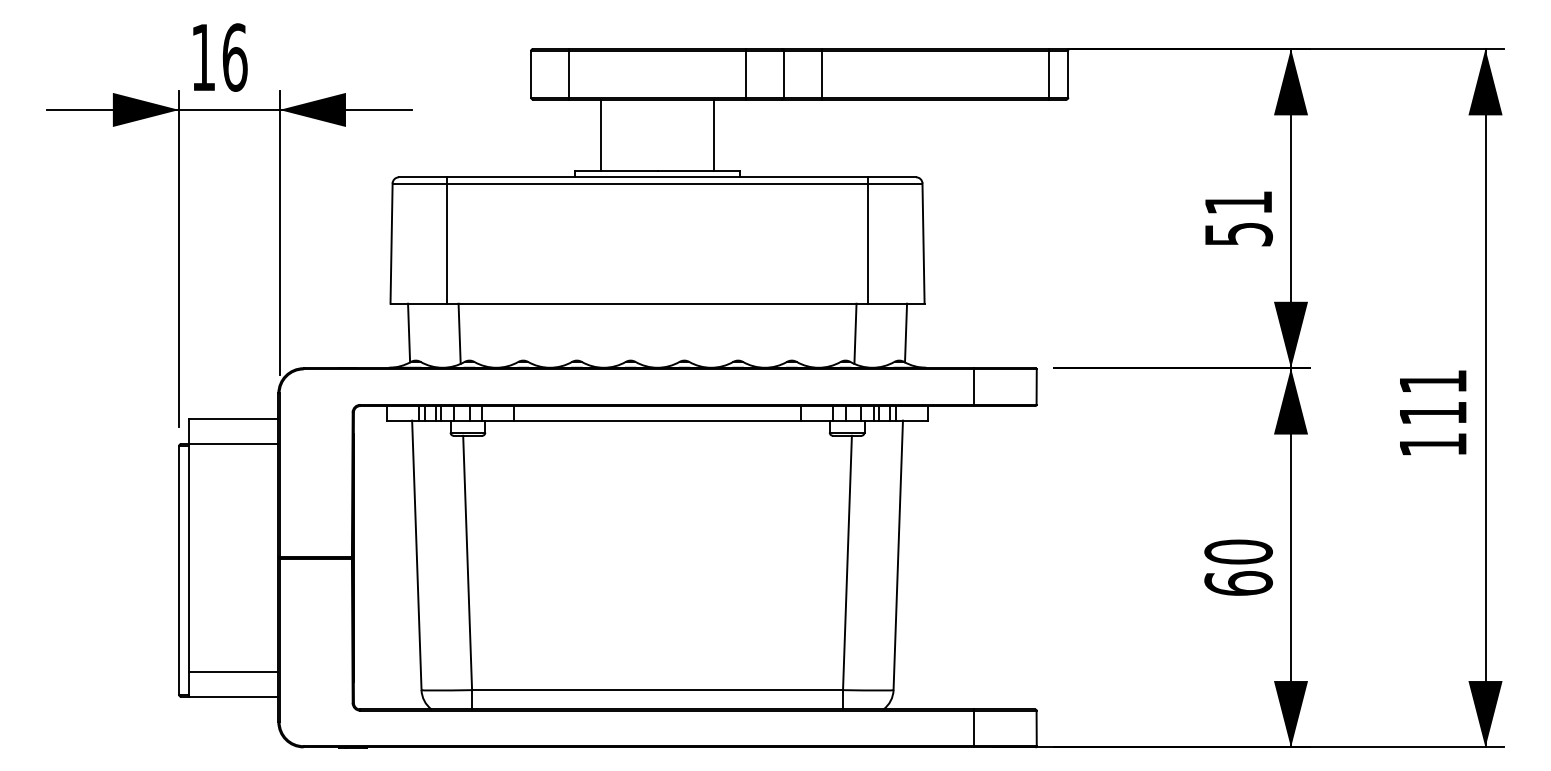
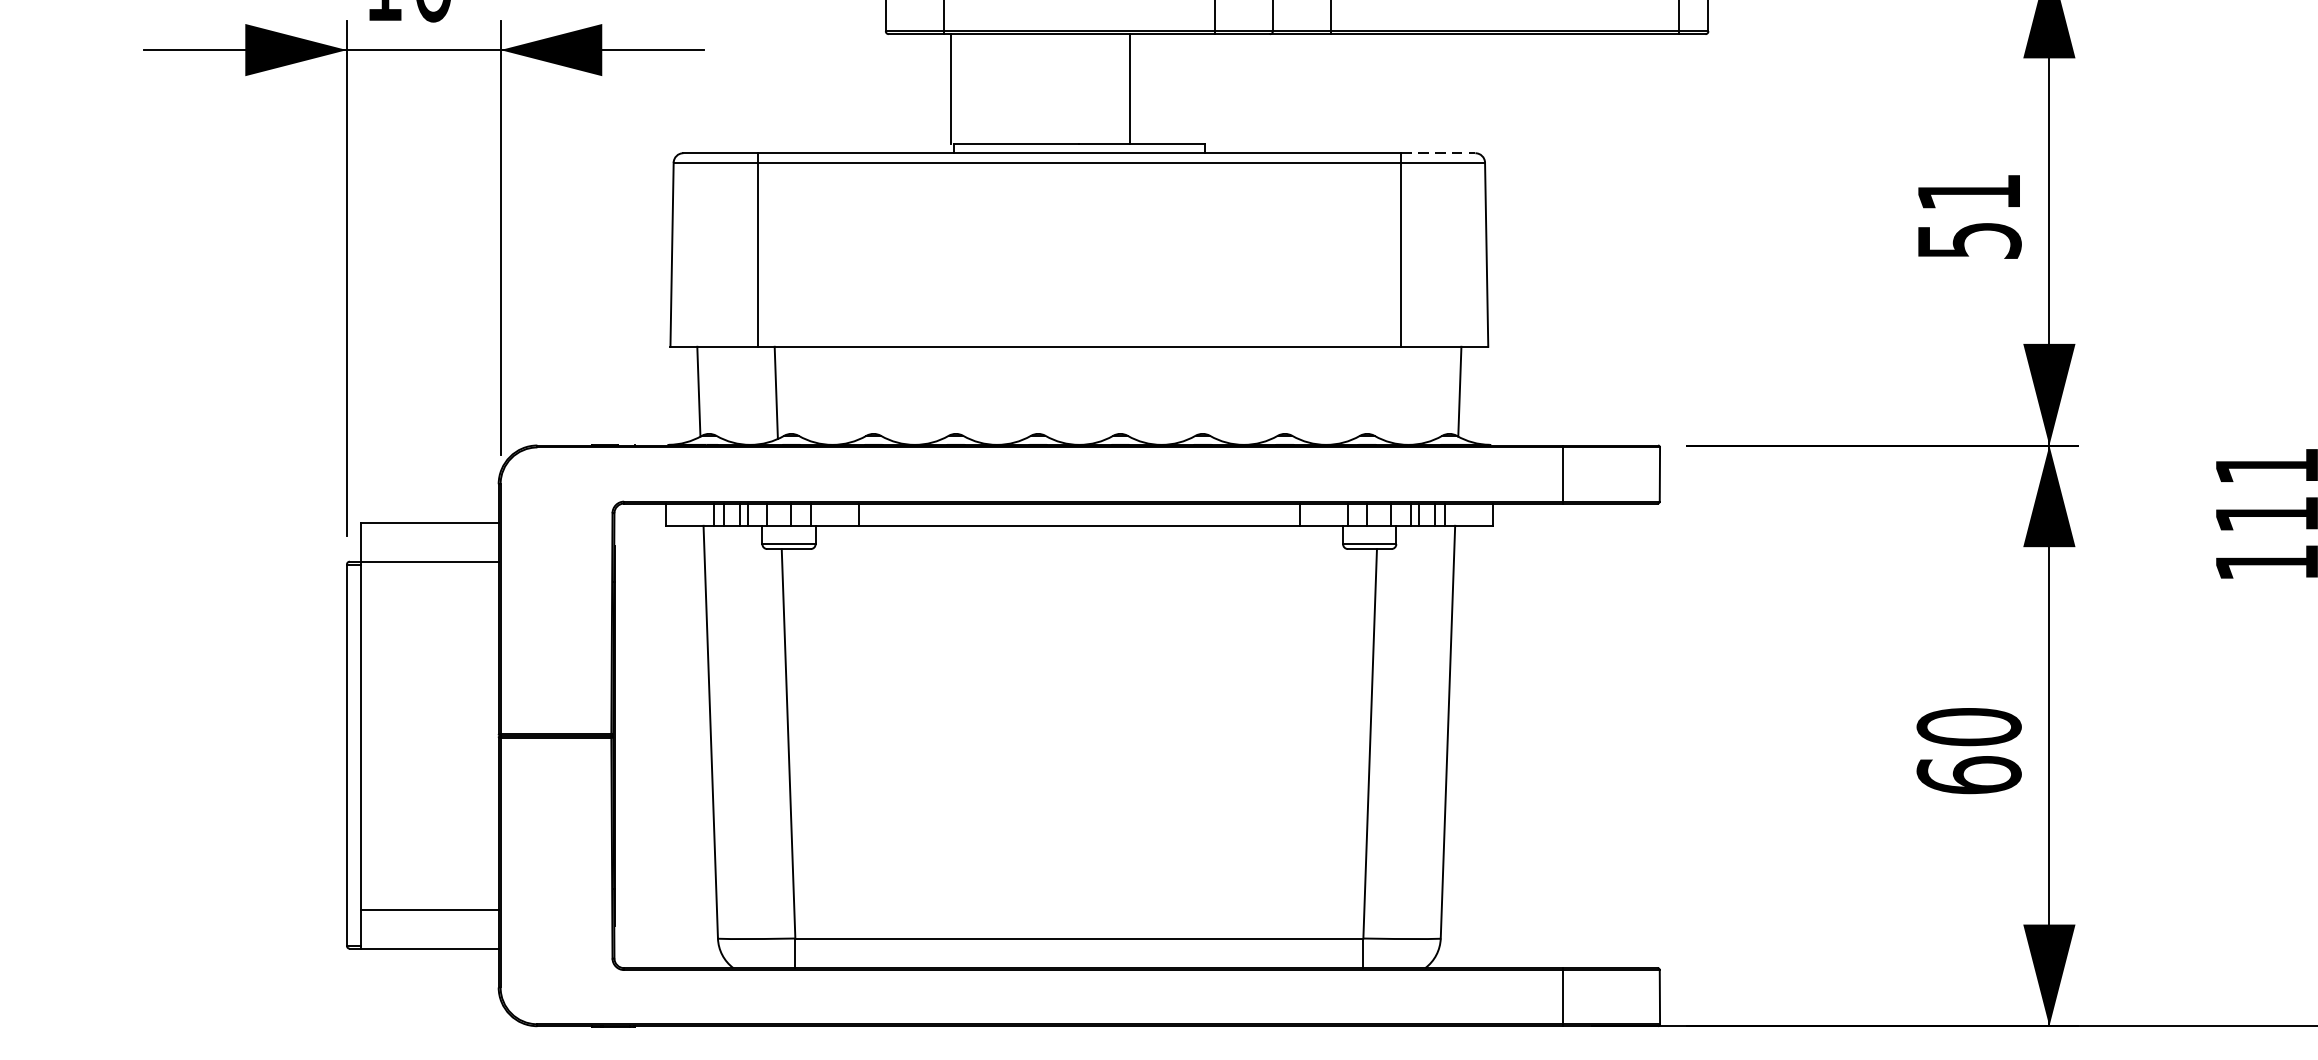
line: (600, 134) -> (950, 87), moved
line: (714, 134) -> (1129, 87), moved
line: (892, 177) -> (1439, 153), solid -> dashed
line: (855, 333) -> (1382, 392), removed

